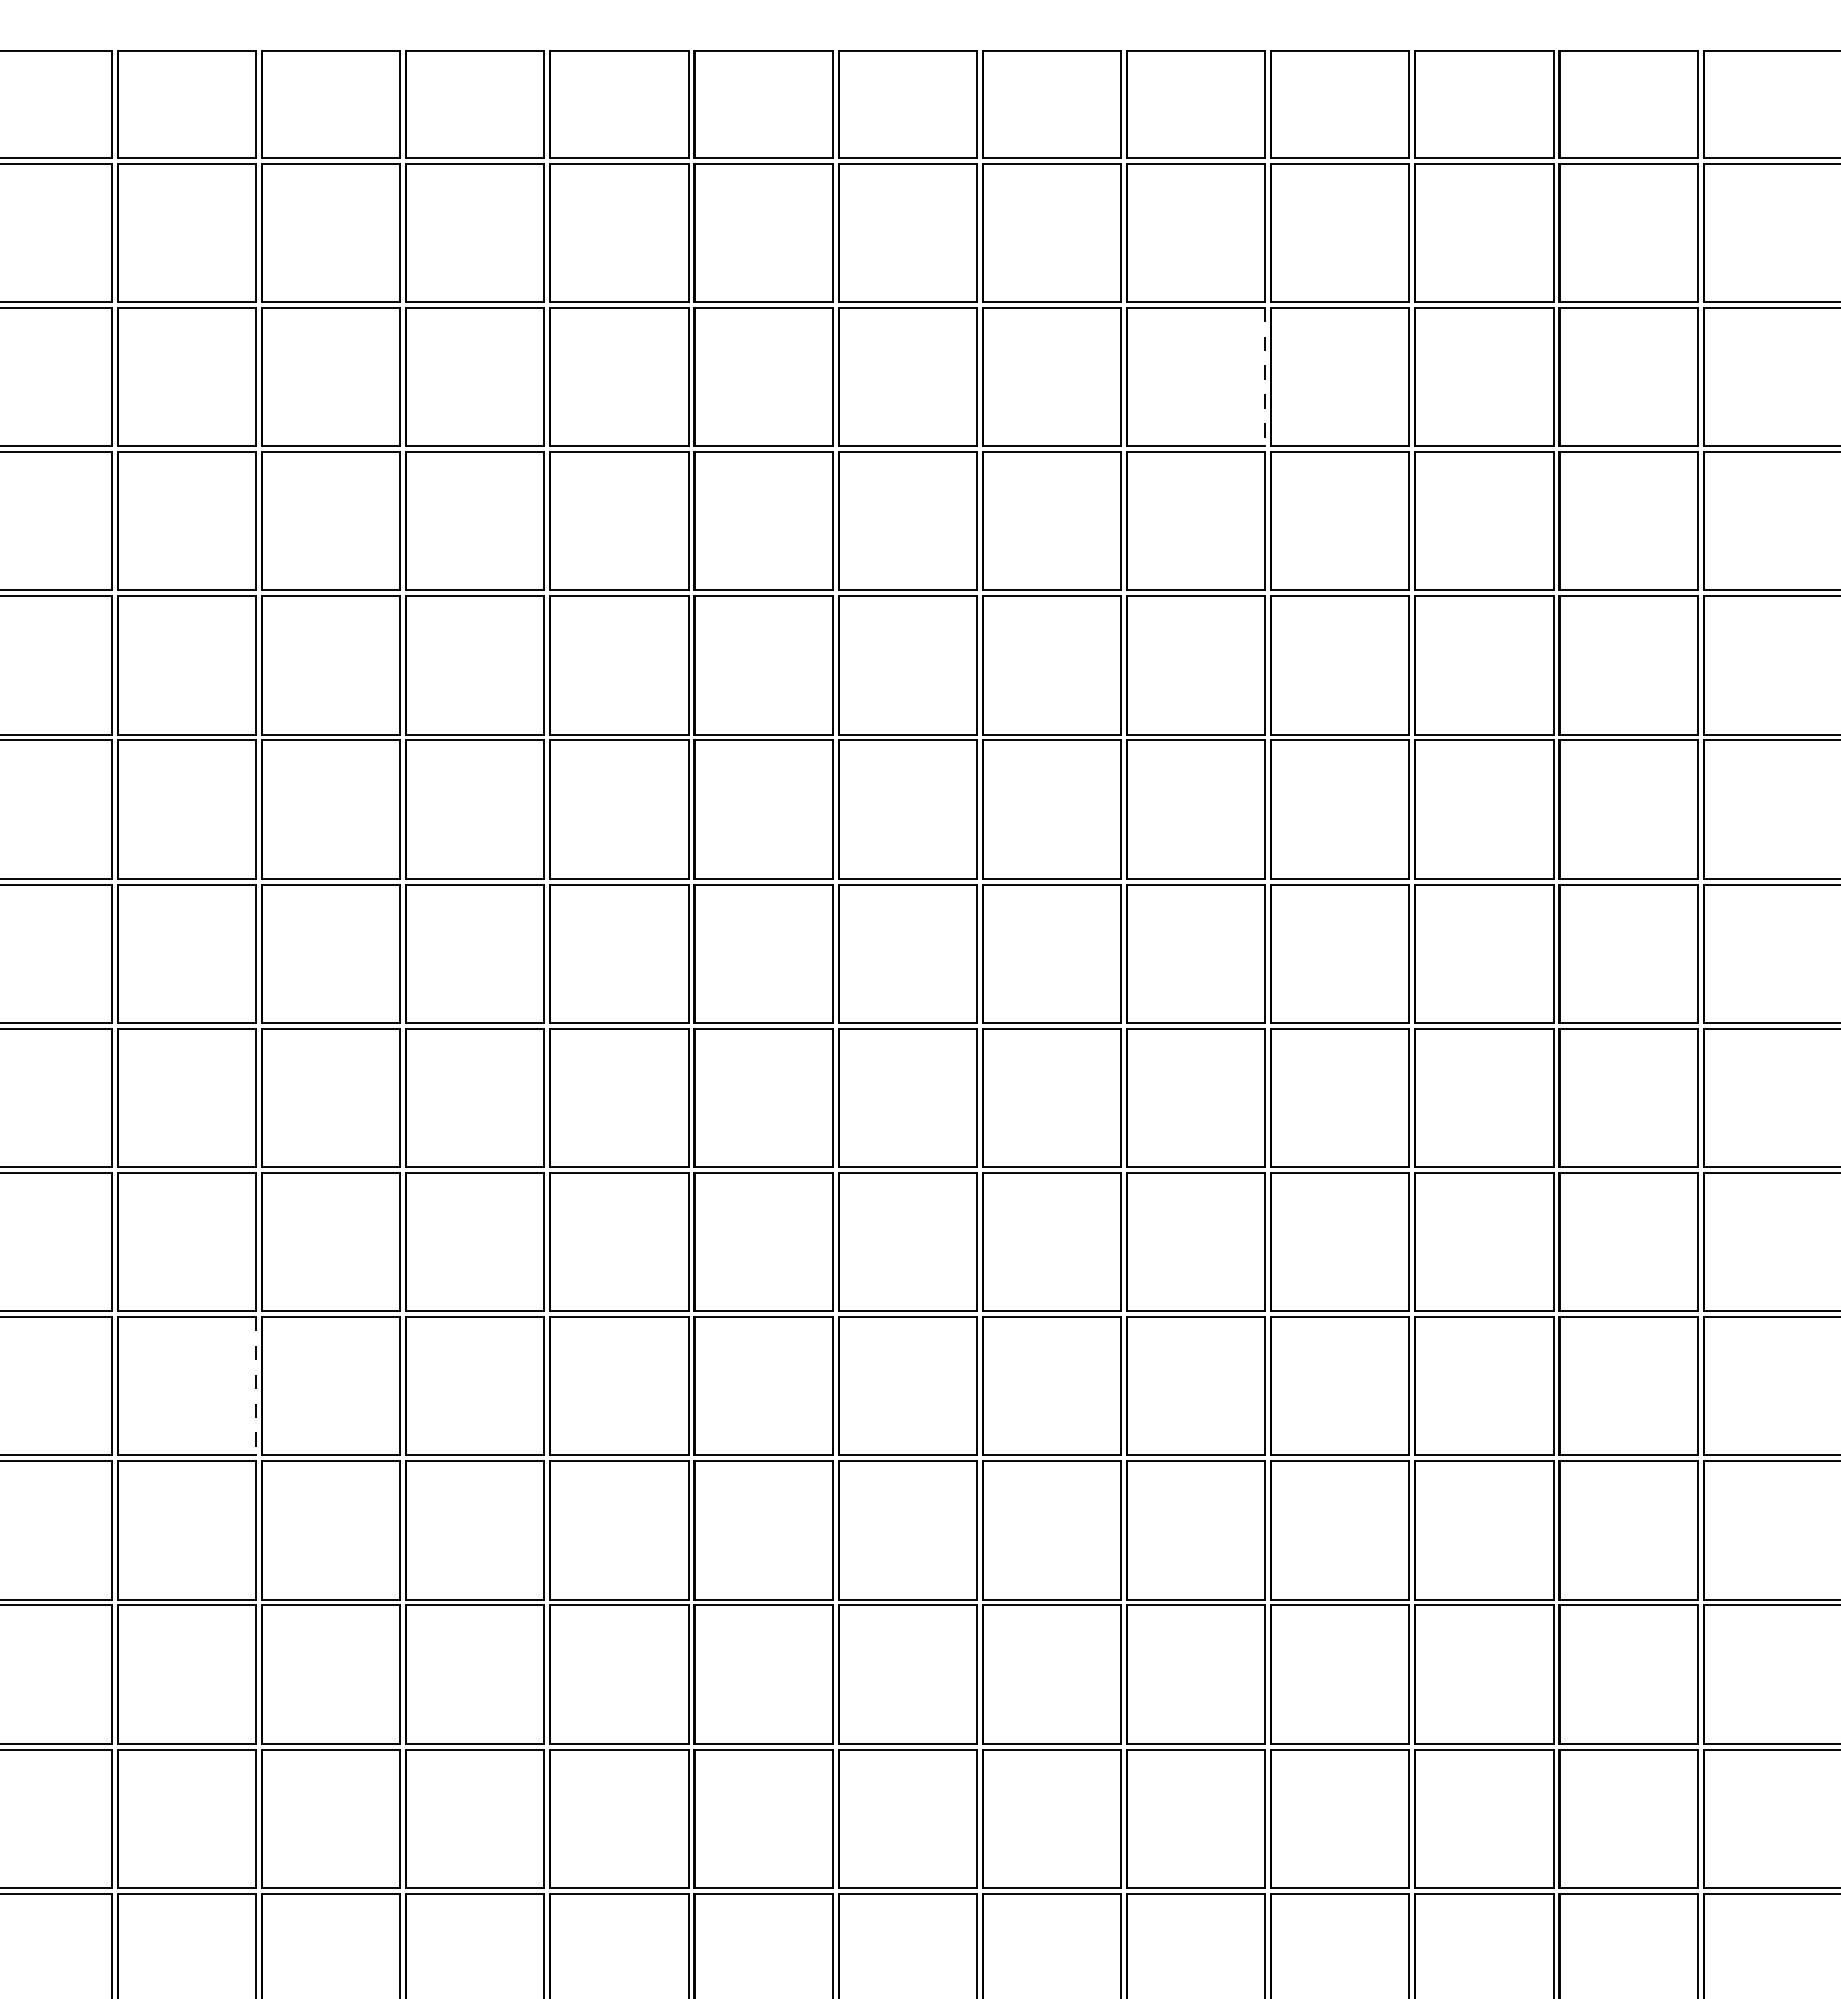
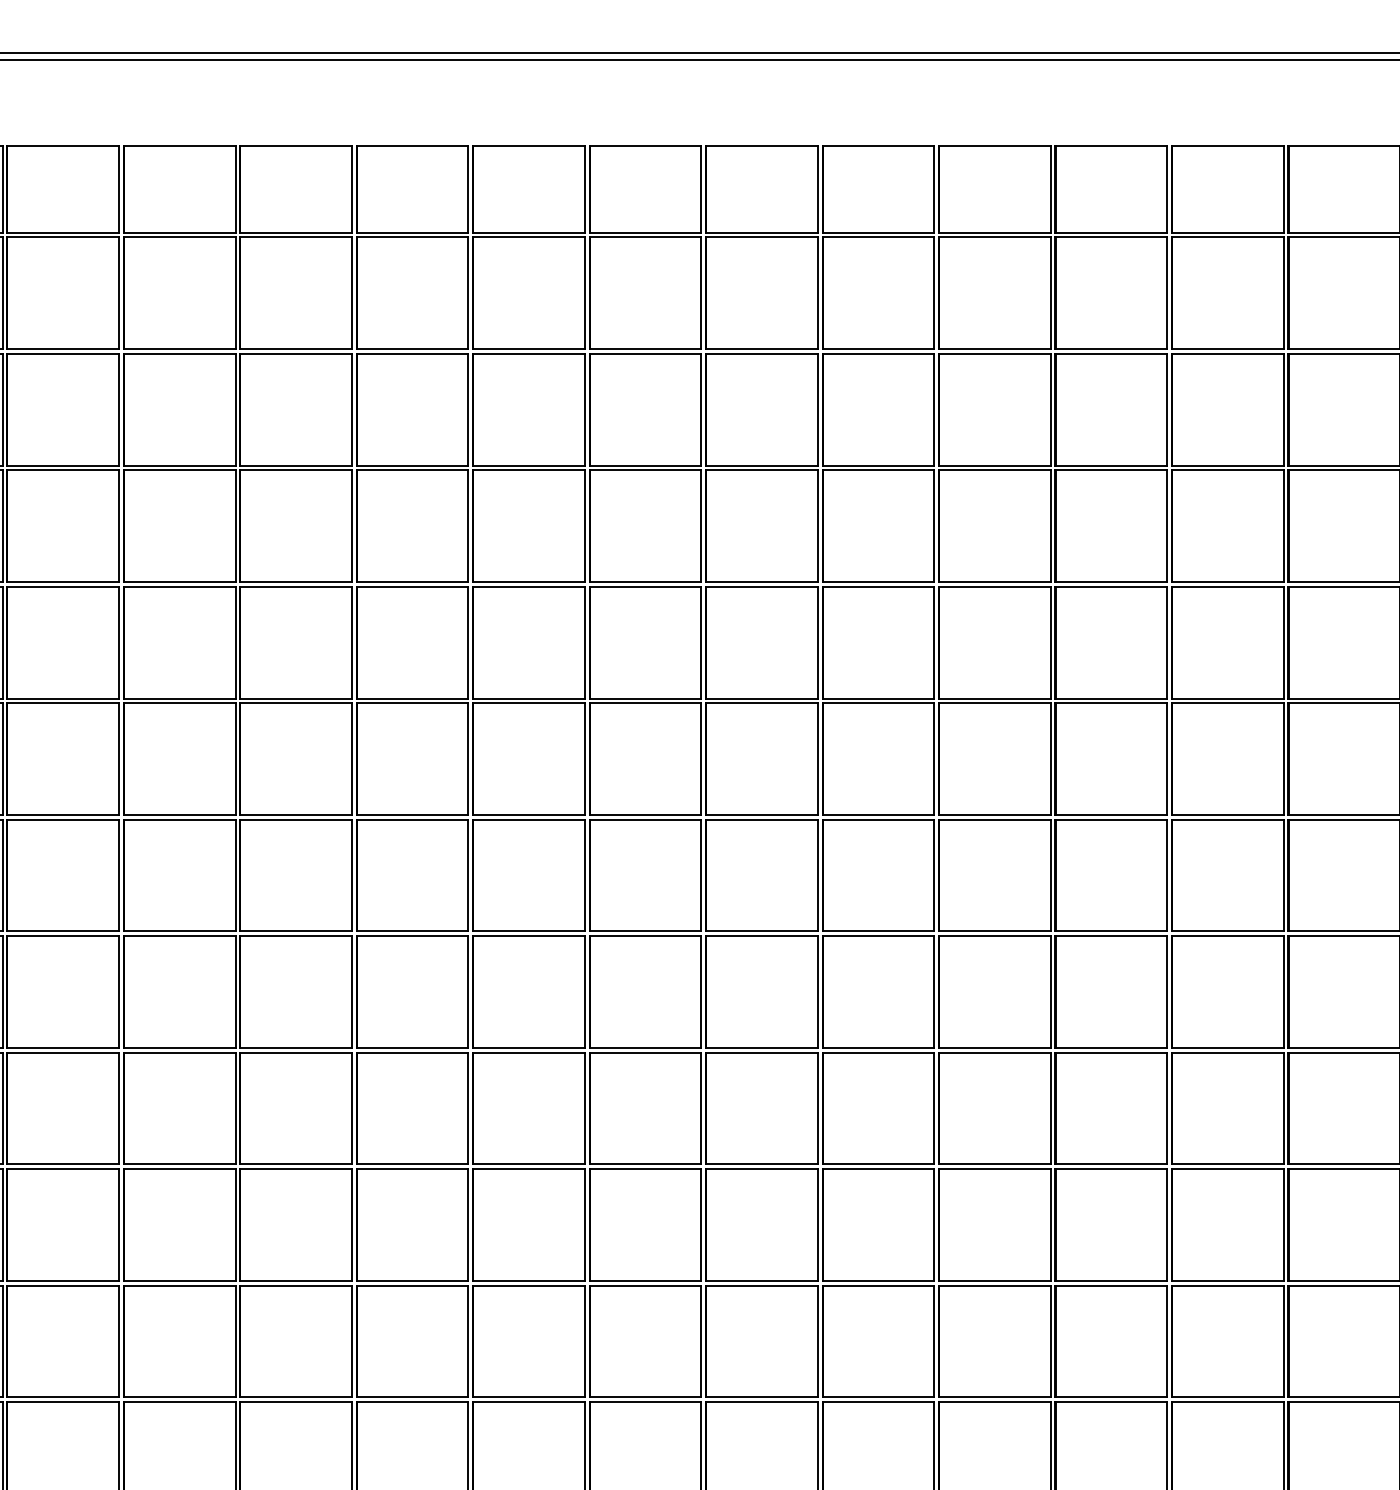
line: (1265, 377) -> (1050, 410), dashed -> solid
line: (256, 1386) -> (235, 1225), dashed -> solid

